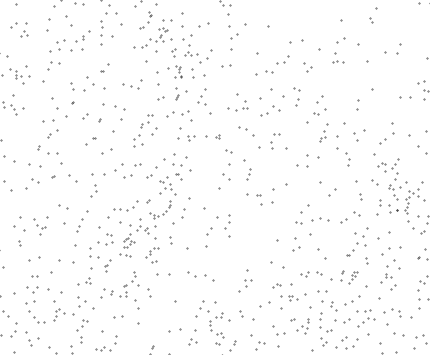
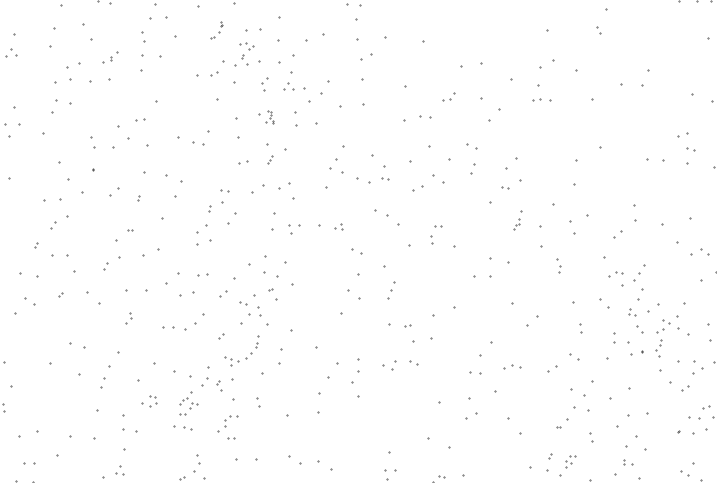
part: (145, 20) -> (216, 30), size x0.6
part: (82, 36) -> (110, 57), size x0.6
part: (282, 59) -> (448, 96), size x0.6
part: (226, 65) -> (353, 106), size x1.6
part: (104, 67) -> (147, 109), size x1.6
part: (307, 67) -> (490, 109), size x1.6
part: (174, 71) -> (265, 116), size x0.6
part: (201, 96) -> (336, 159), moved
part: (357, 104) -> (575, 172), size x1.6
part: (323, 132) -> (517, 219), size x0.6
part: (275, 141) -> (436, 235), size x0.7
part: (83, 157) -> (111, 262), added
part: (347, 159) -> (558, 265), size x0.6
part: (93, 190) -> (128, 318), size x0.6
part: (125, 205) -> (182, 321), moved
part: (320, 219) -> (512, 367), size x0.6
part: (39, 226) -> (37, 378), removed
part: (209, 231) -> (324, 387), size x1.6
part: (105, 239) -> (148, 400), size x0.6
part: (107, 265) -> (152, 444), removed
part: (311, 274) -> (400, 365), moved

